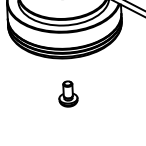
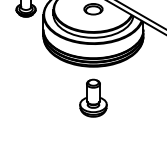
part: (68, 93) -> (93, 97), size x1.67

